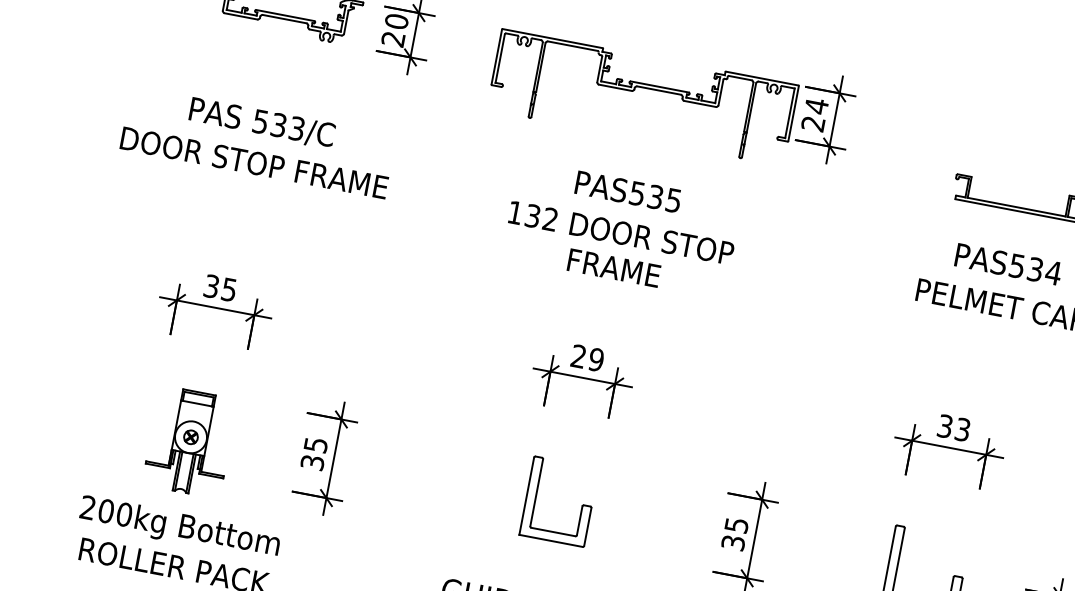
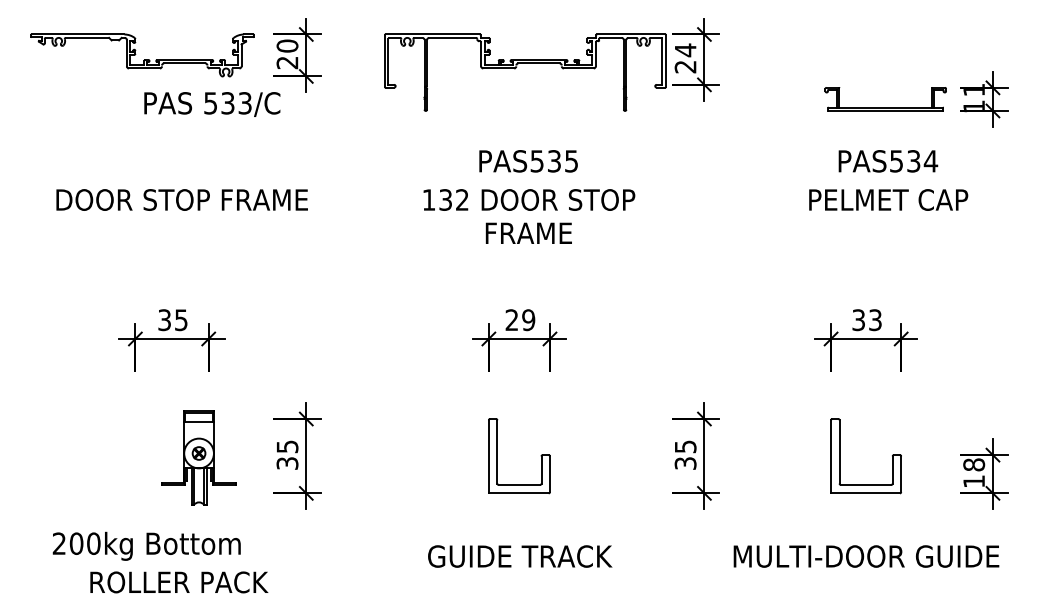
text: (262, 123) -> (212, 104), moved
part: (189, 441) -> (198, 457), moved
text: (179, 527) -> (146, 545), moved

